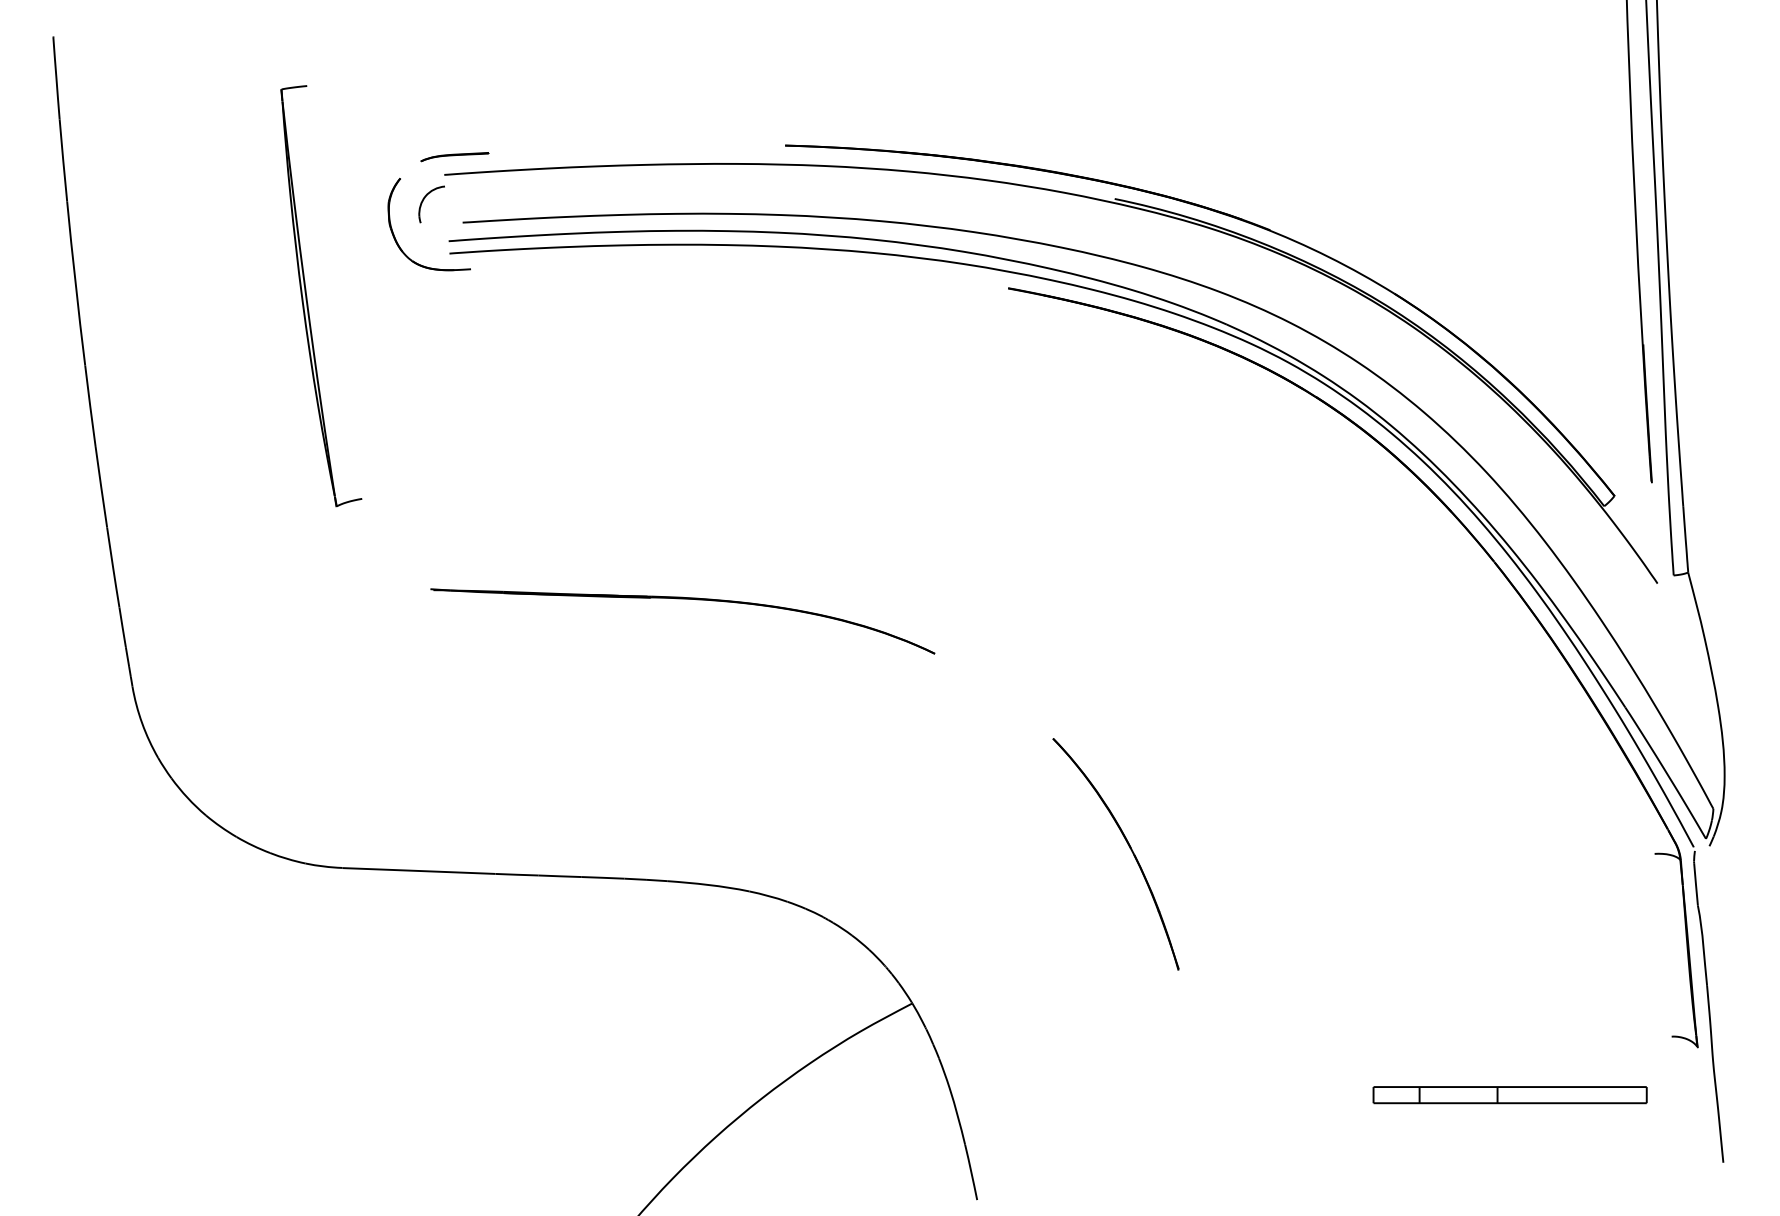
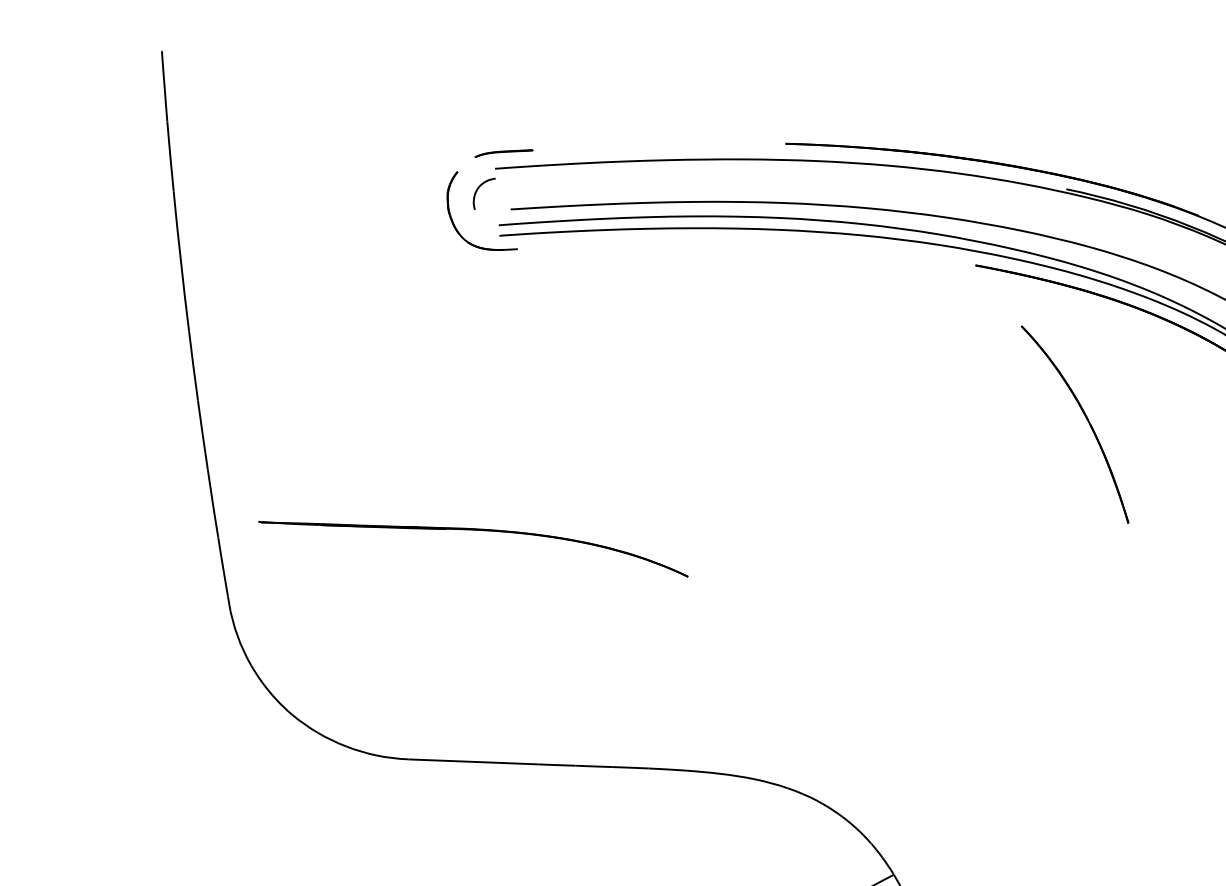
part: (307, 296) -> (378, 272), removed
part: (682, 599) -> (473, 530), moved
part: (1129, 848) -> (1086, 419), moved

